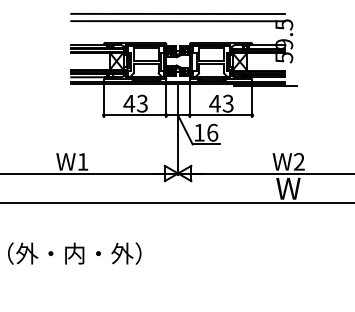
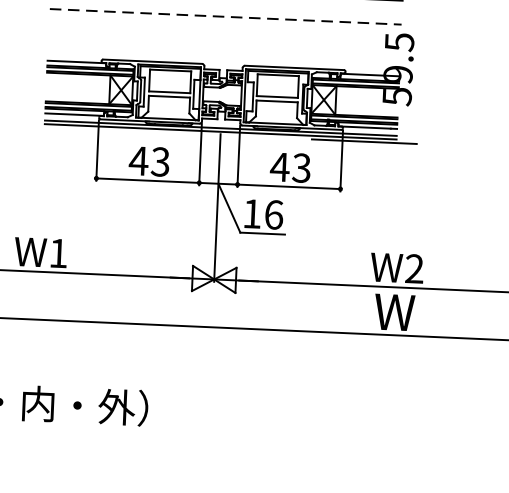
line: (178, 13) -> (226, 16), solid -> dashed
line: (177, 21) -> (224, 29), removed

